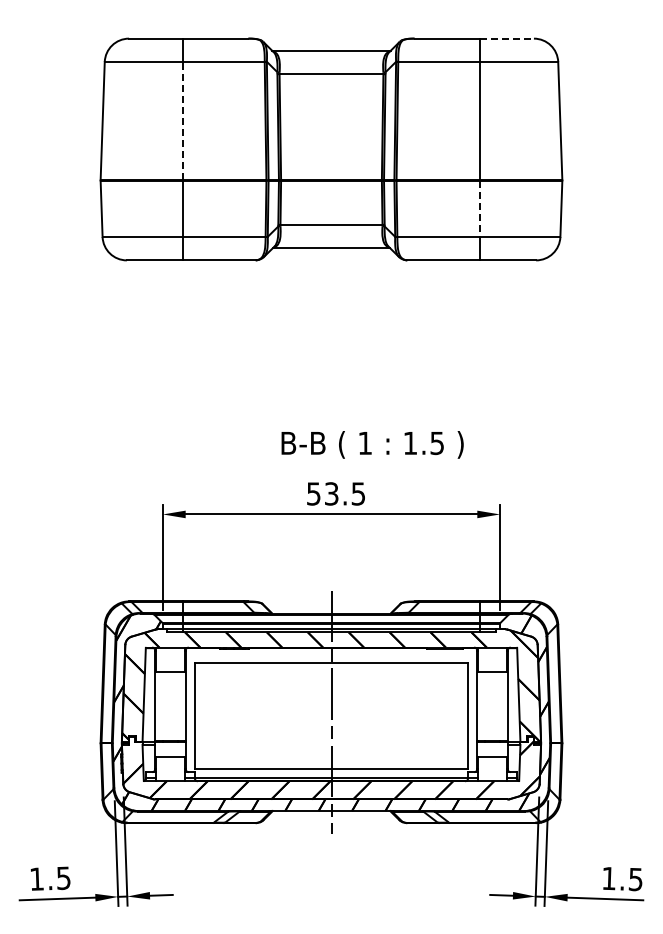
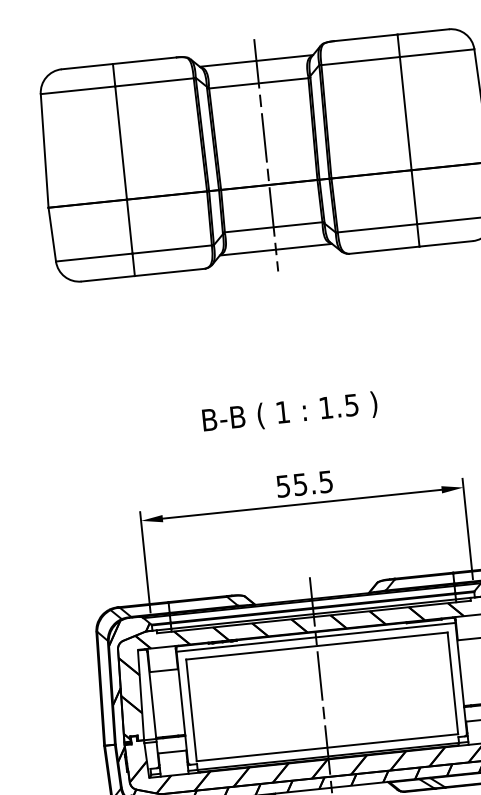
line: (507, 38) -> (423, 31), dashed -> solid
line: (182, 120) -> (120, 142), dashed -> solid
line: (331, 149) -> (266, 155), added
line: (480, 209) -> (414, 197), dashed -> solid
text: (372, 444) -> (289, 412), moved
text: (331, 493) -> (300, 484), 53.5 -> 55.5
line: (331, 653) -> (316, 637), added

